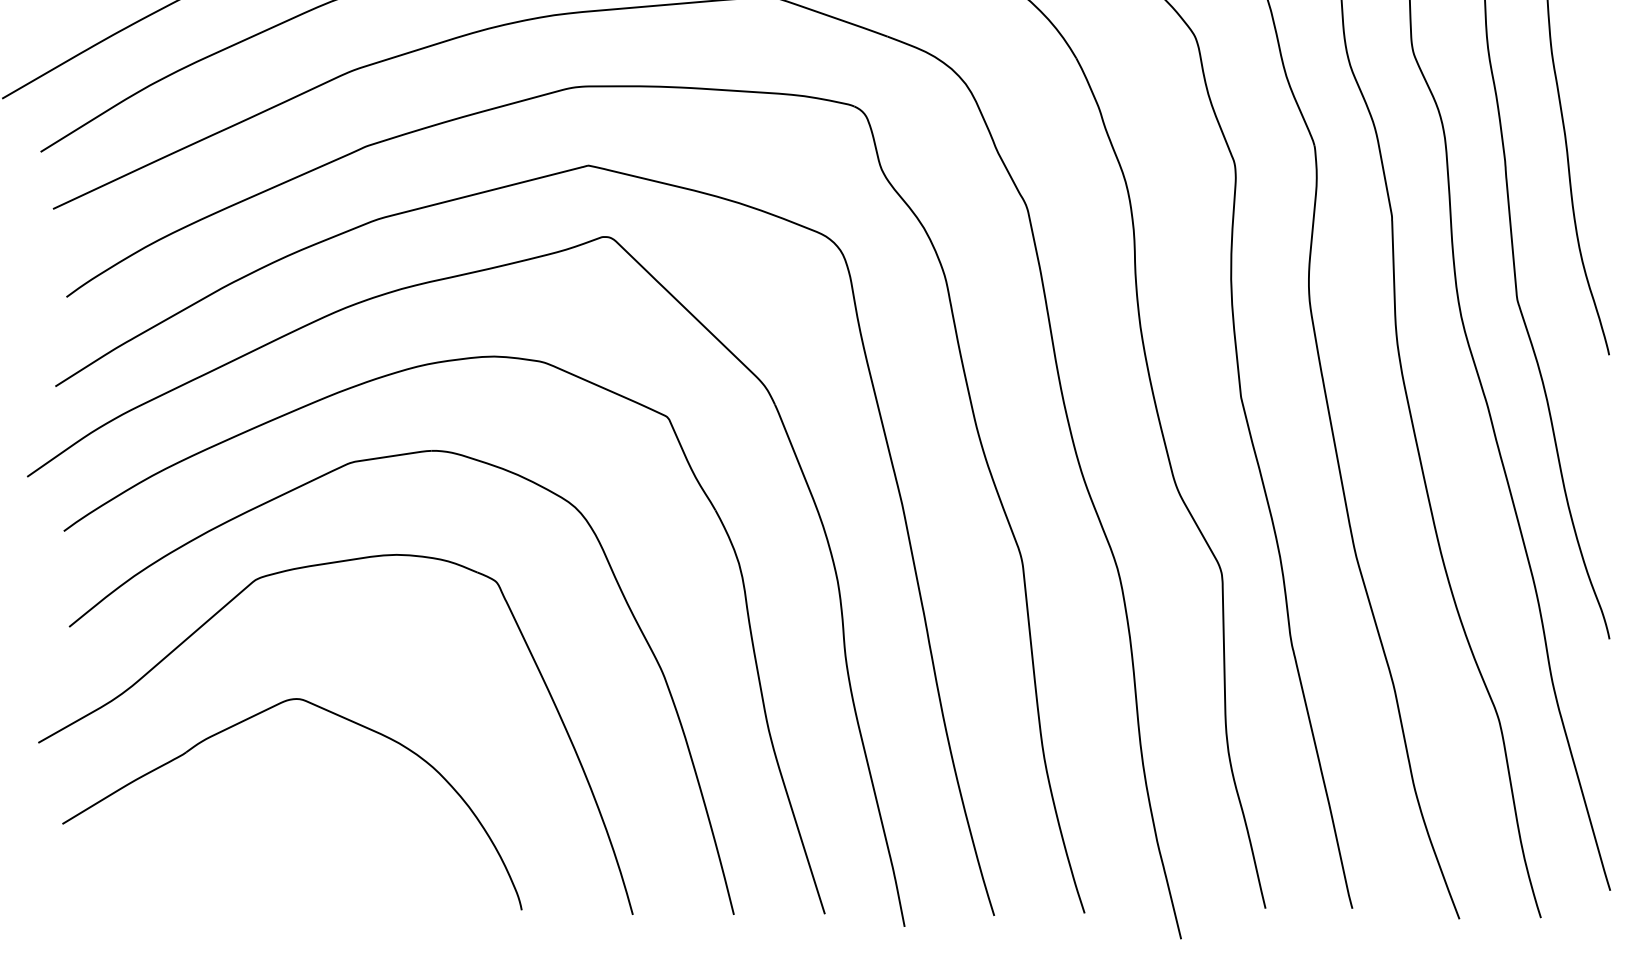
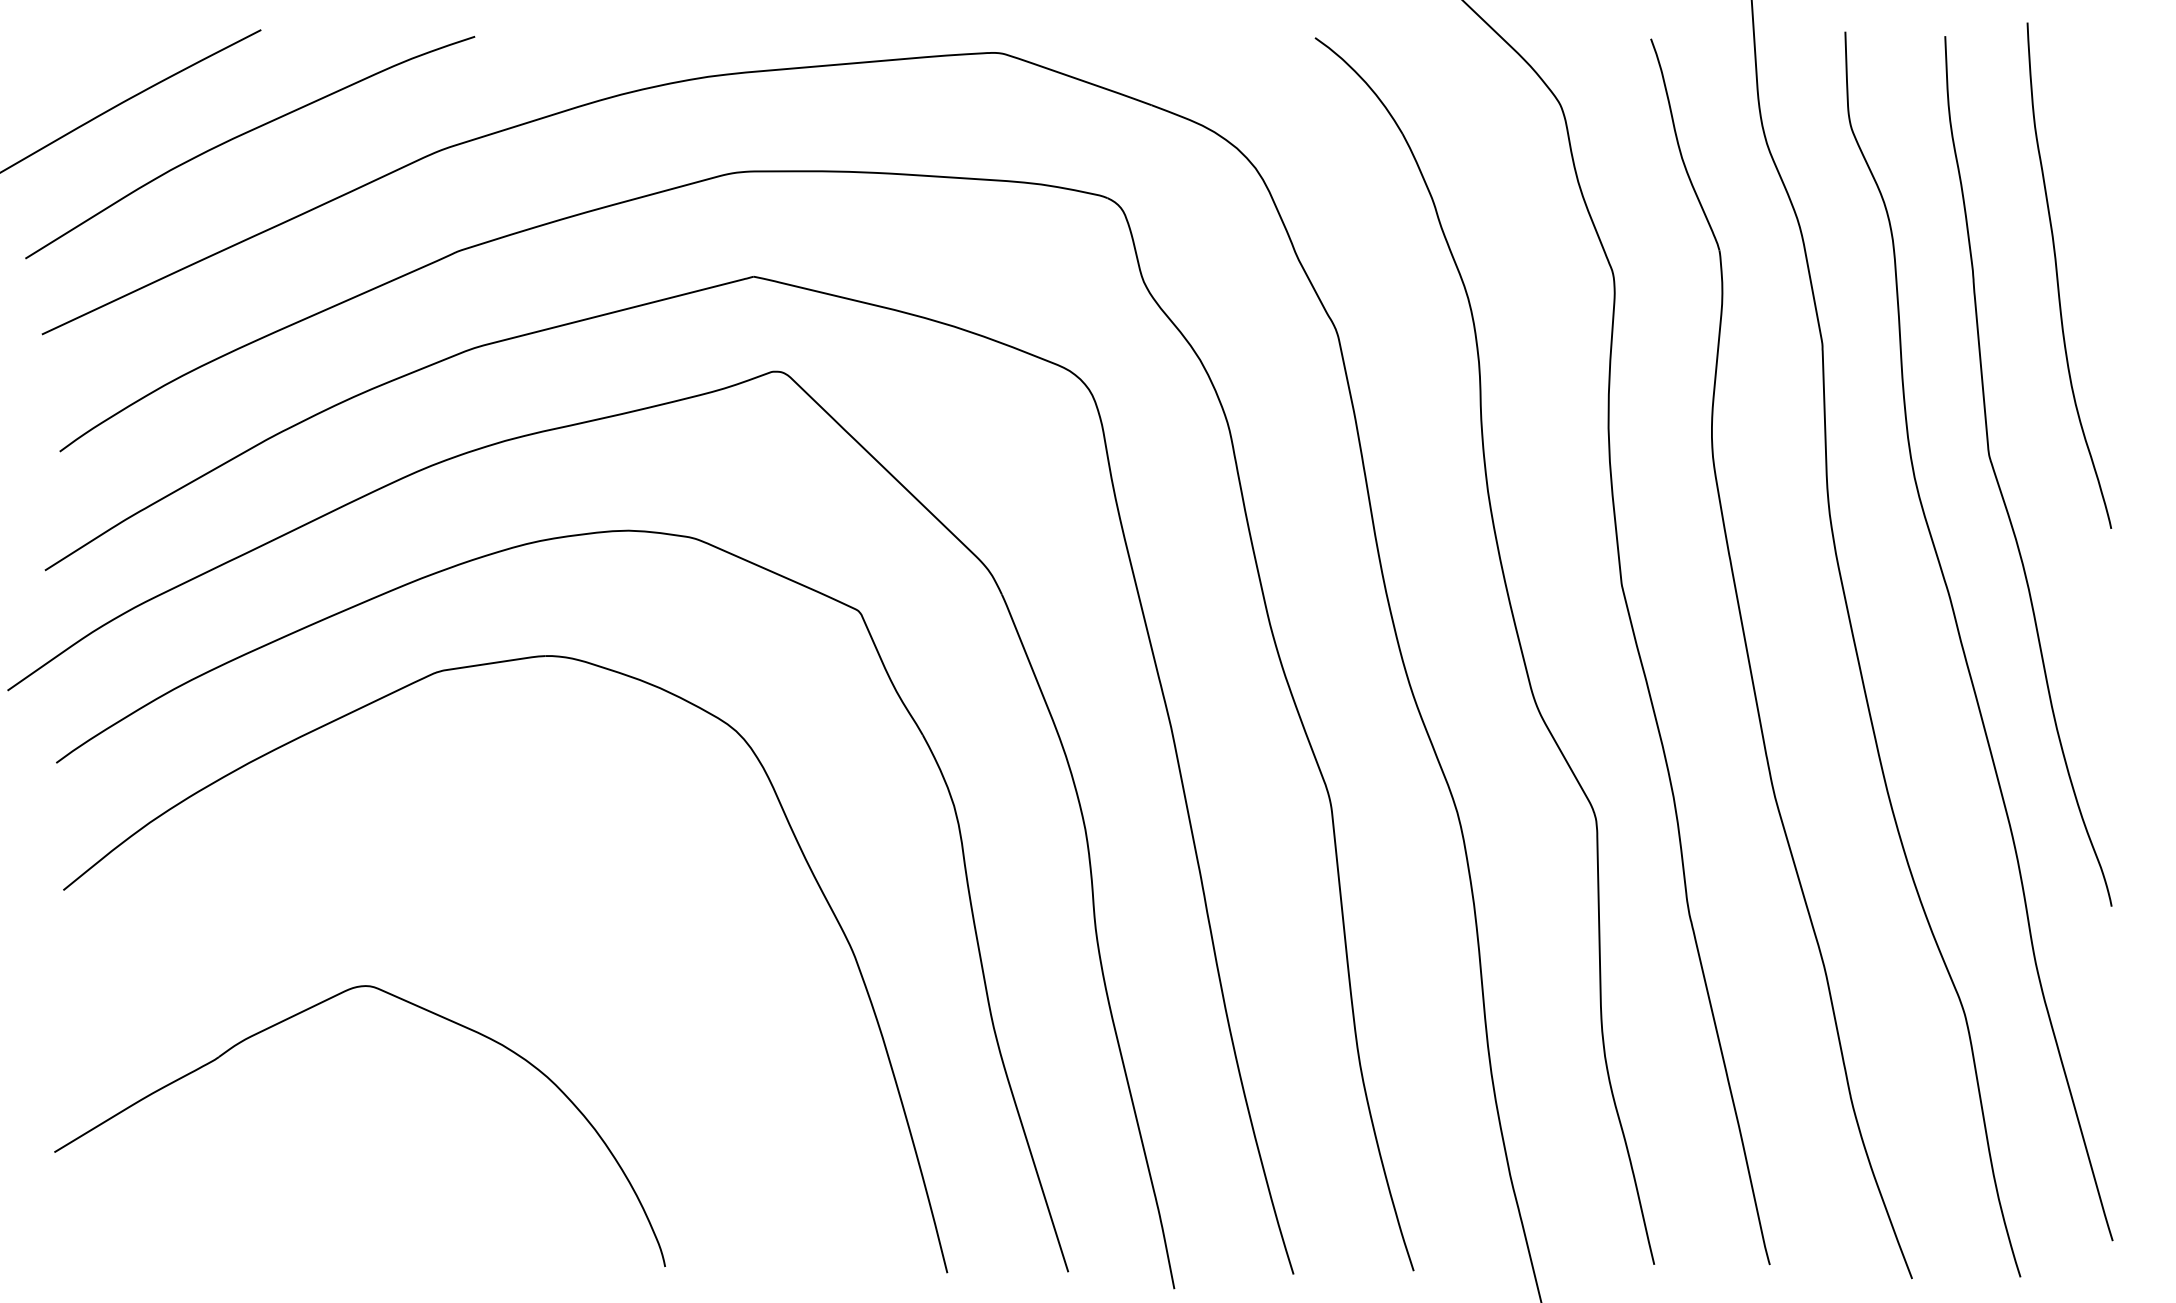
part: (225, 606) -> (271, 863), removed

